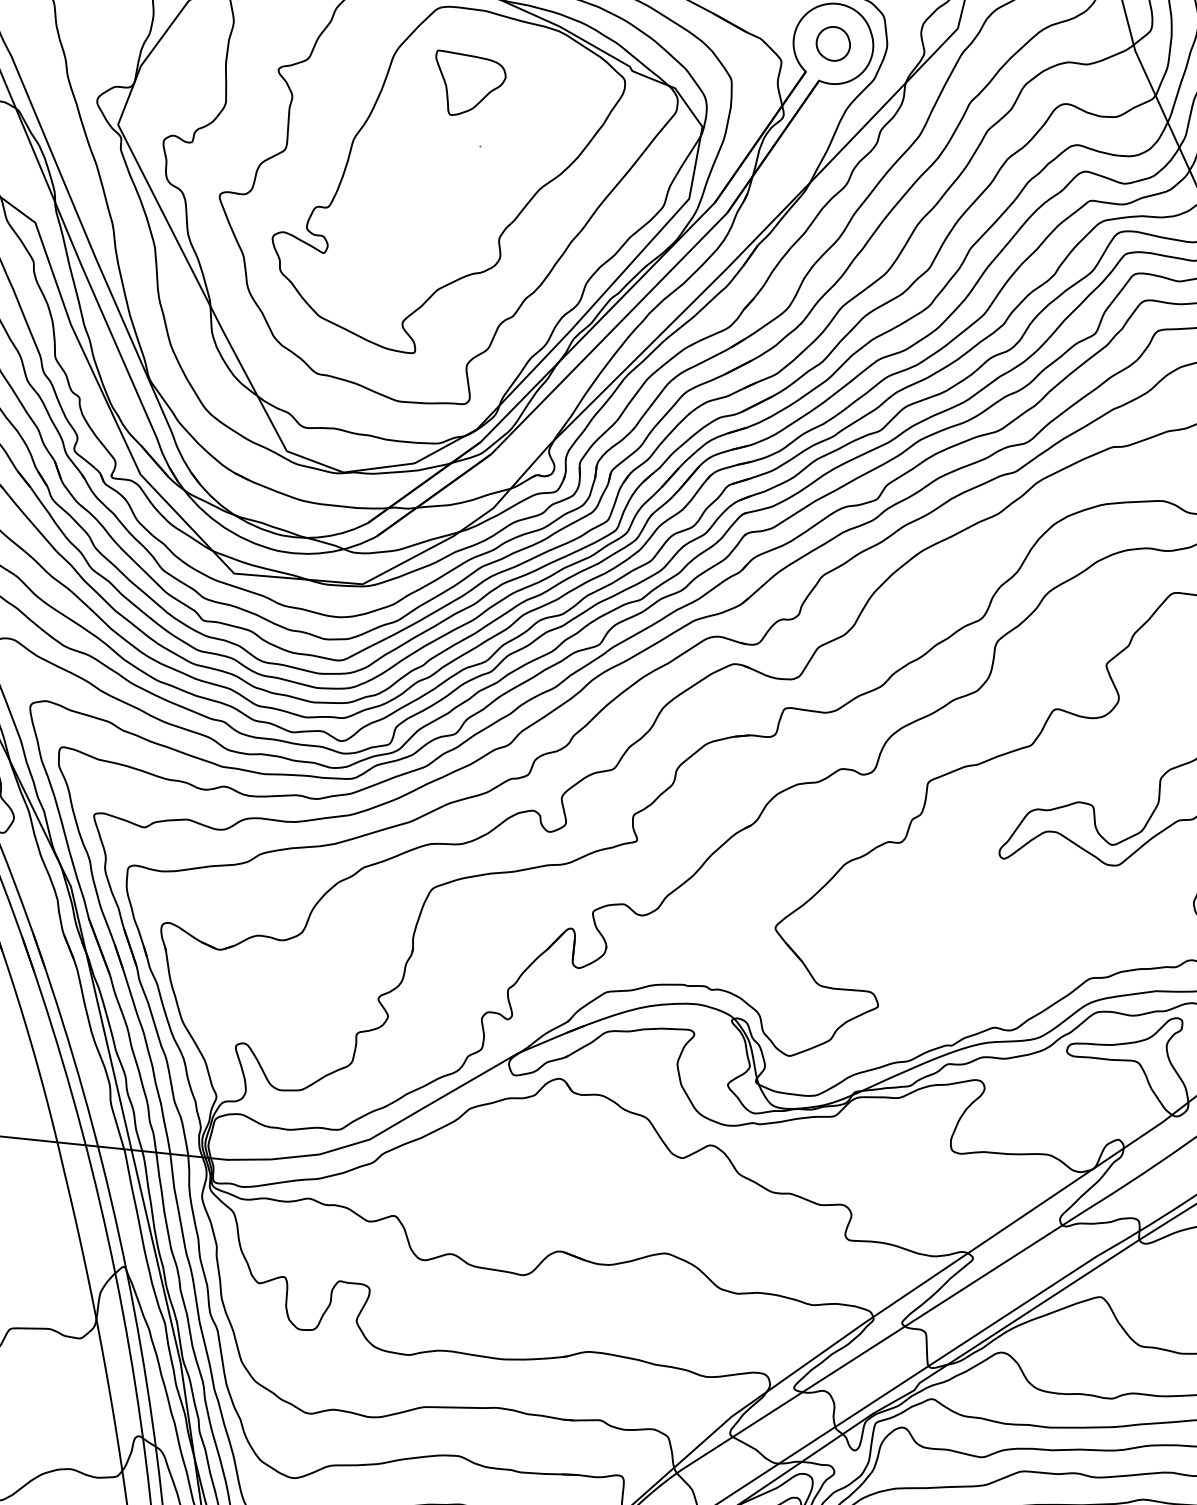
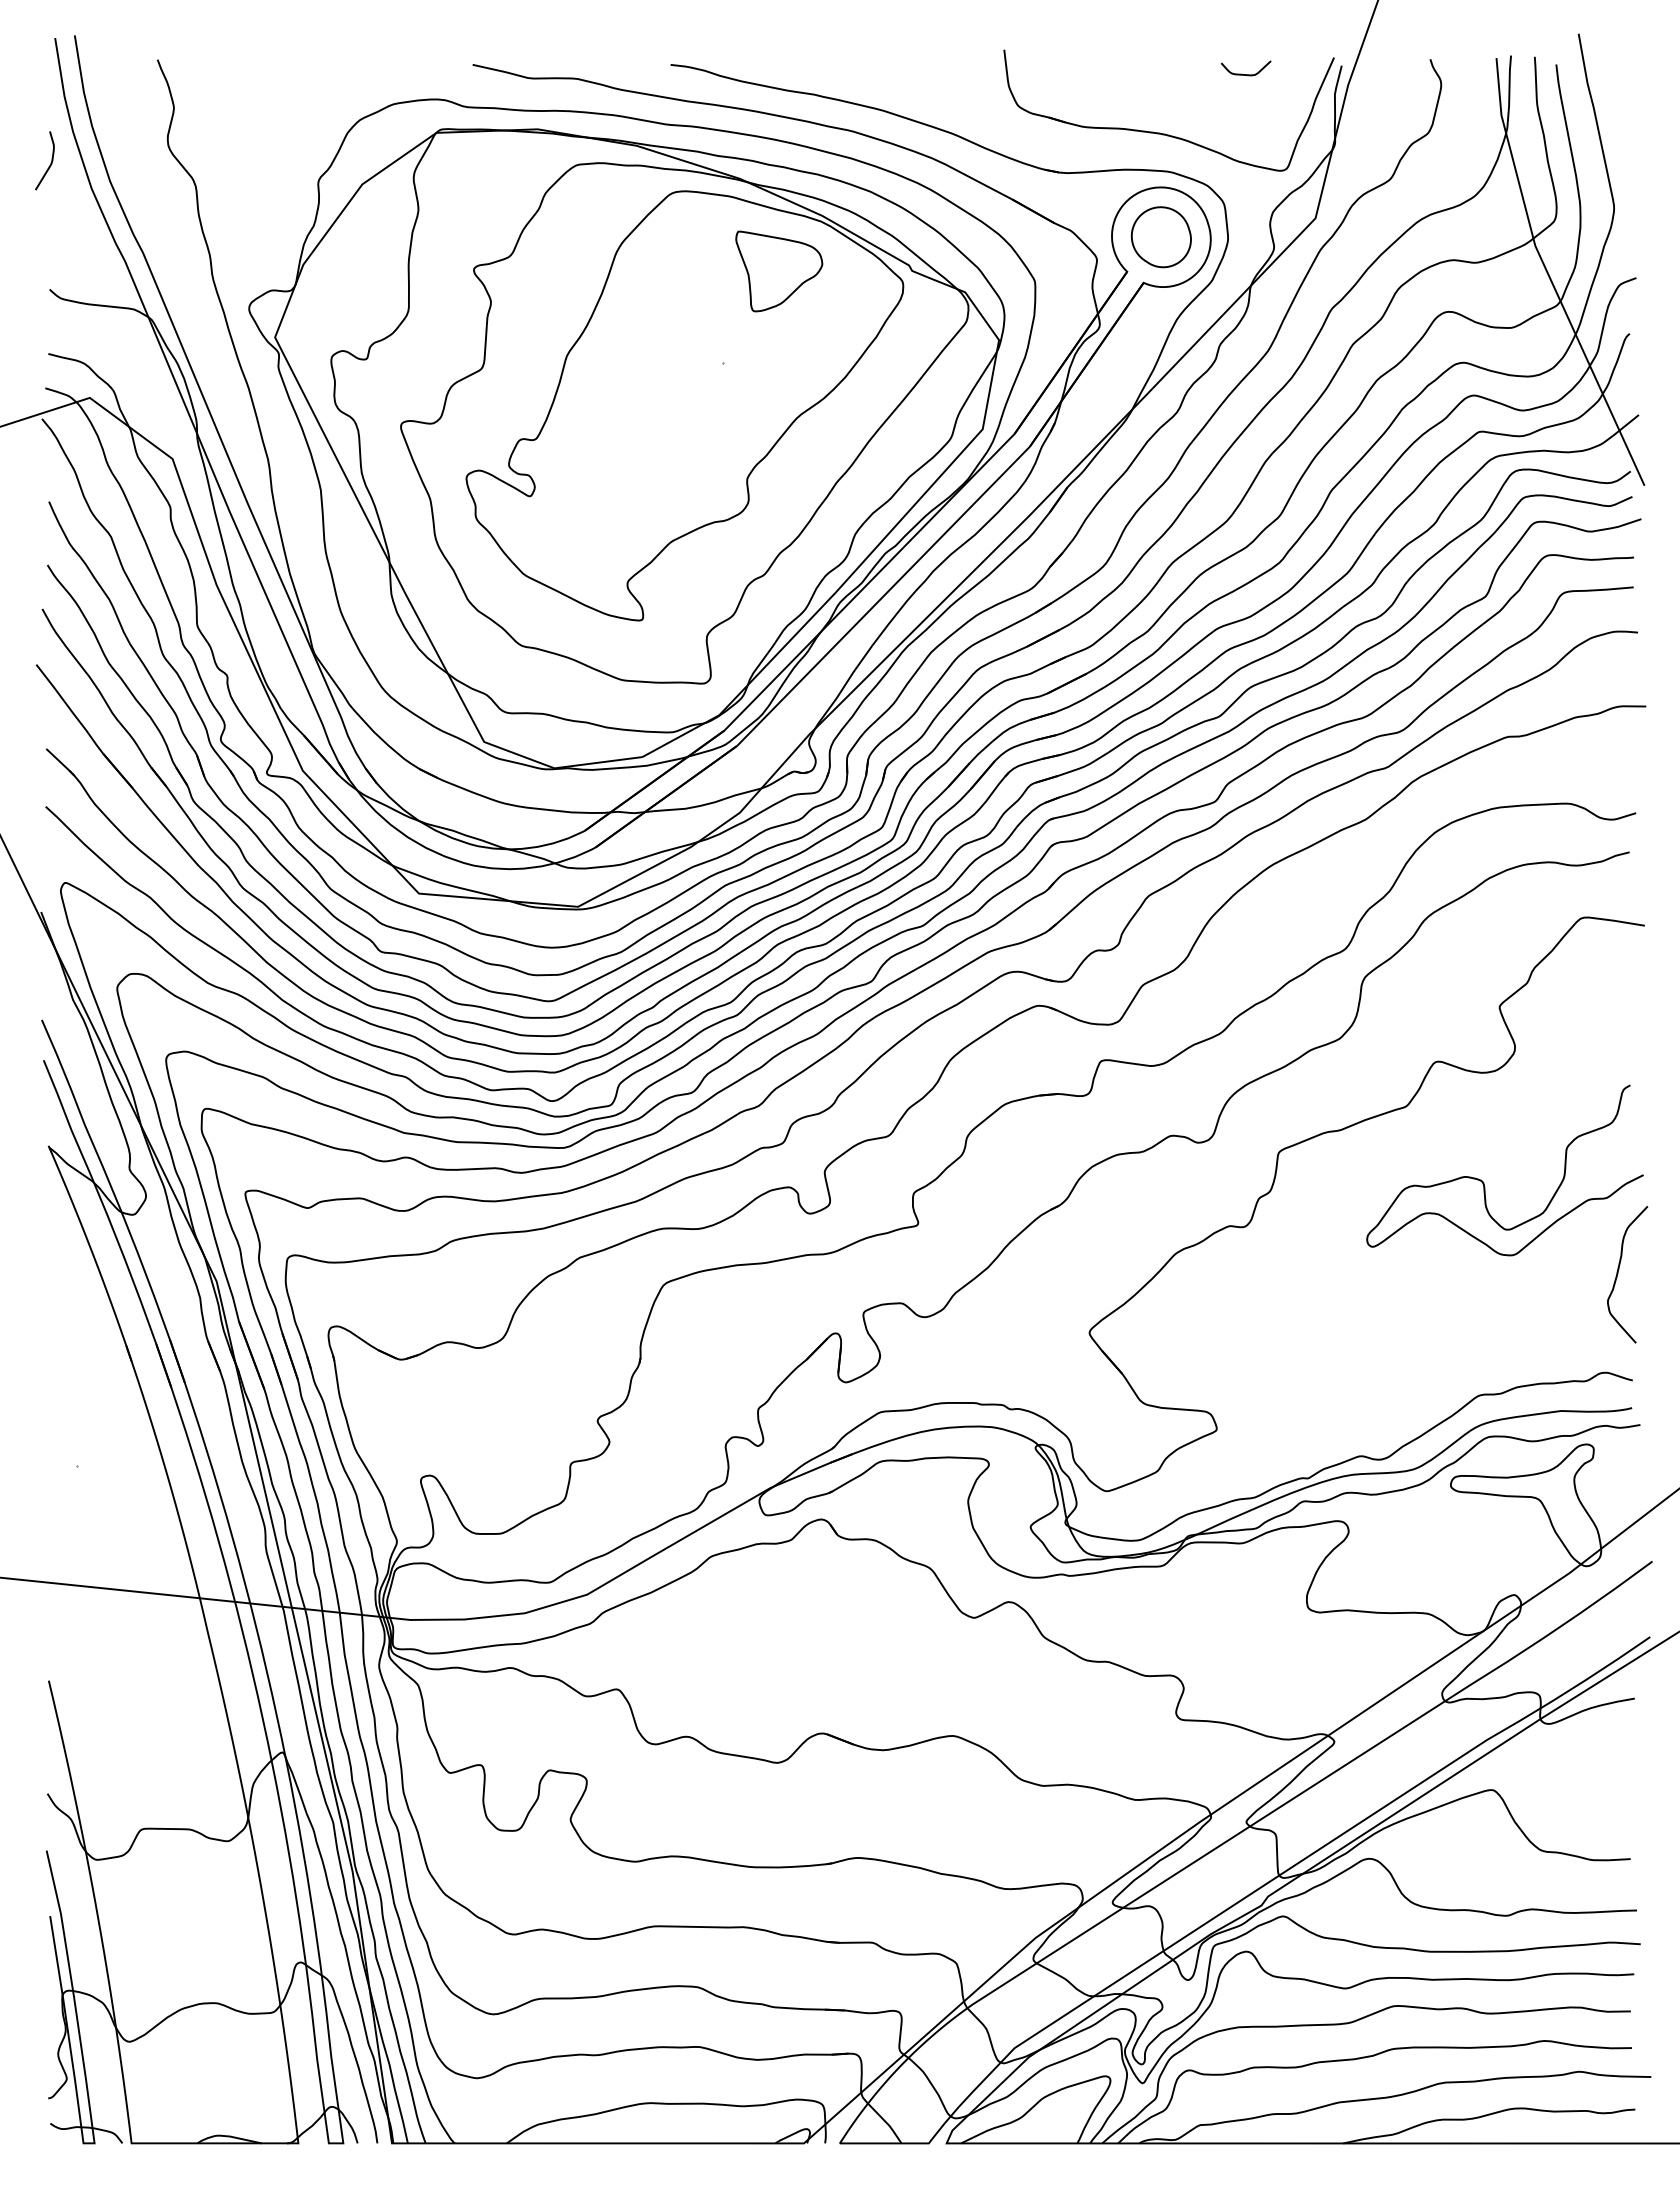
part: (832, 44) -> (1160, 237), size x1.43
part: (471, 82) -> (779, 271), moved

